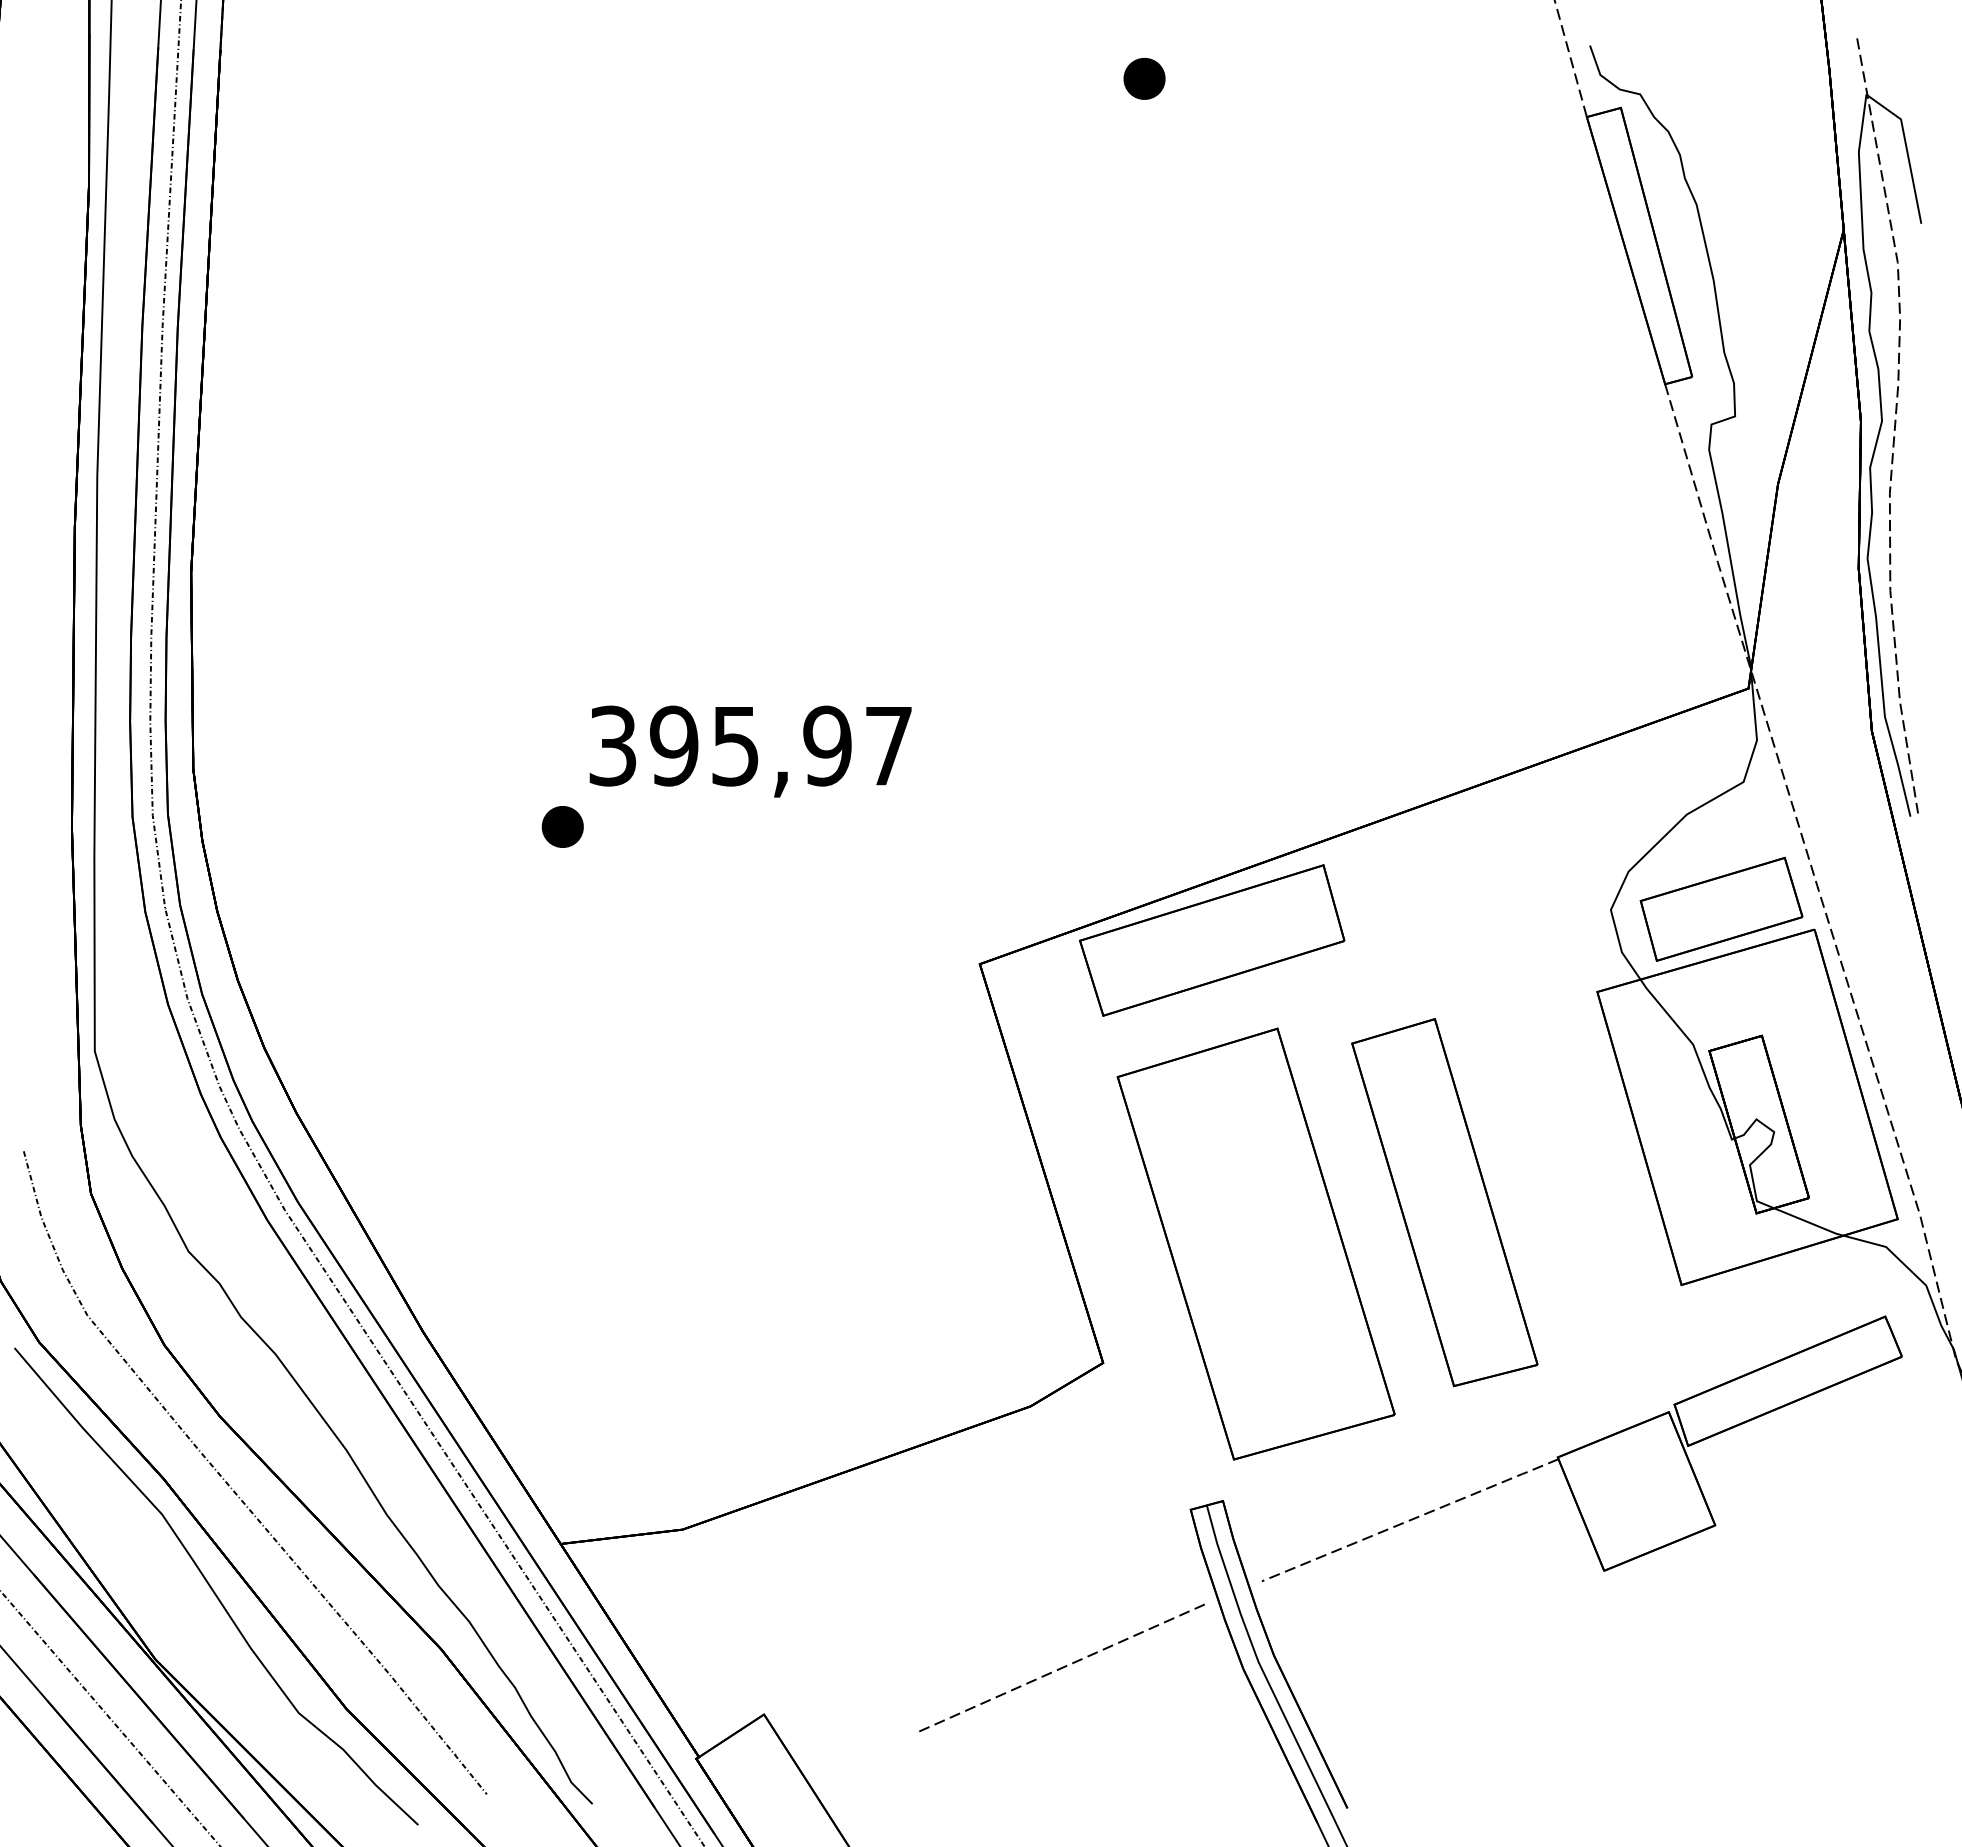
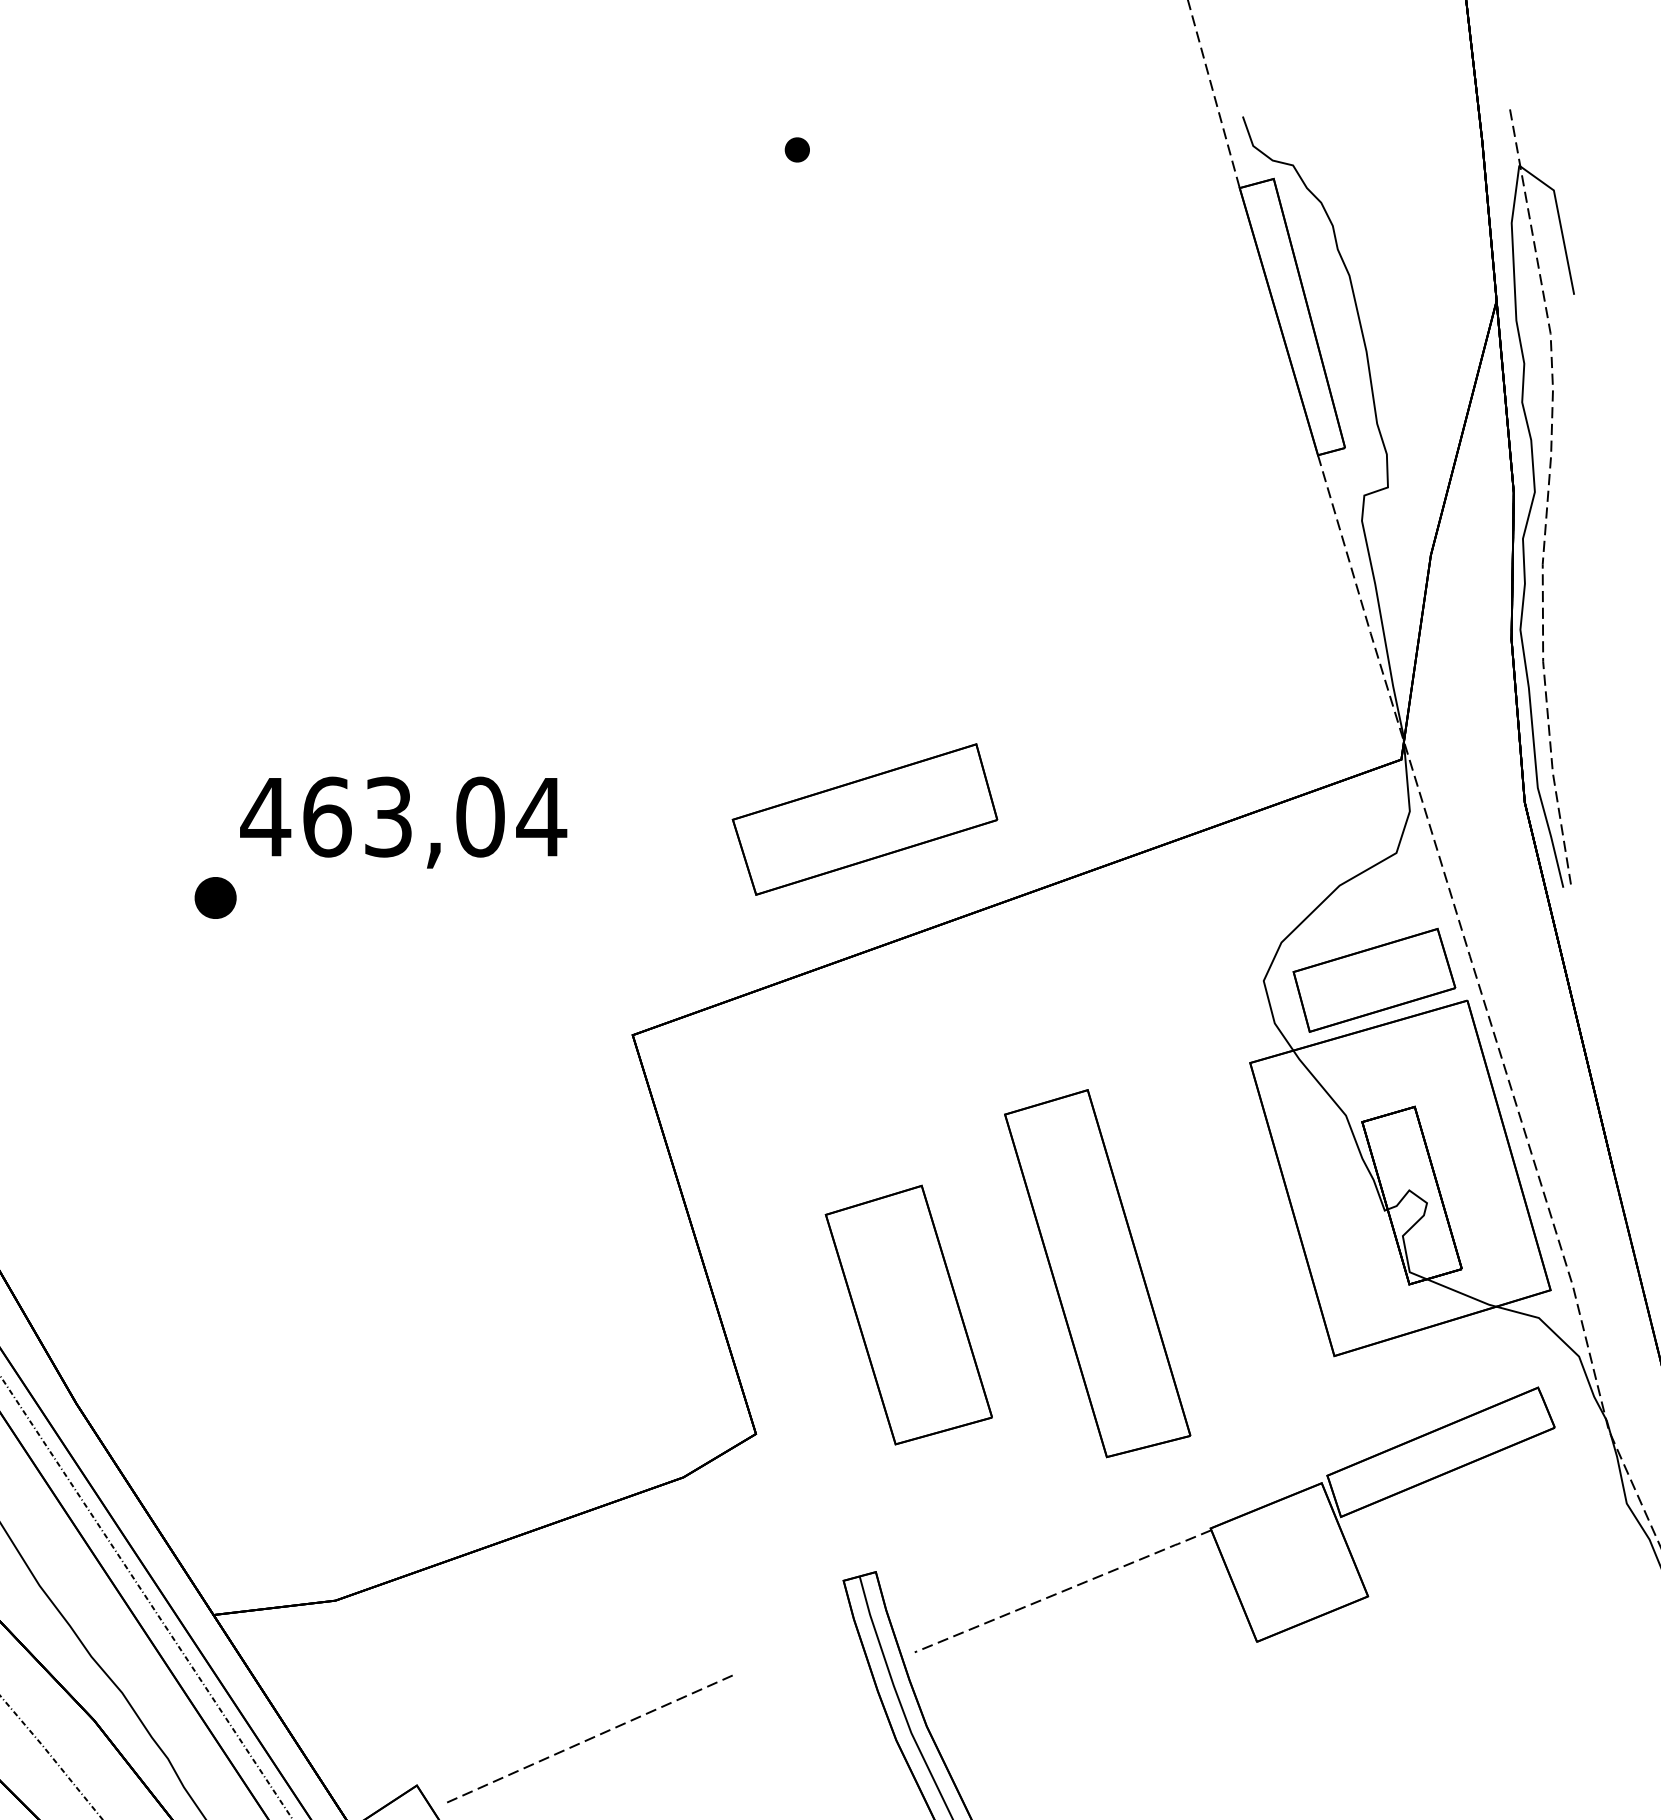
part: (1144, 78) -> (797, 149), size x0.6
text: (750, 745) -> (403, 816), 395,97 -> 463,04
part: (1212, 940) -> (865, 819), moved
part: (1255, 1243) -> (908, 1314), size x0.6
line: (1061, 1667) -> (589, 1738), moved

